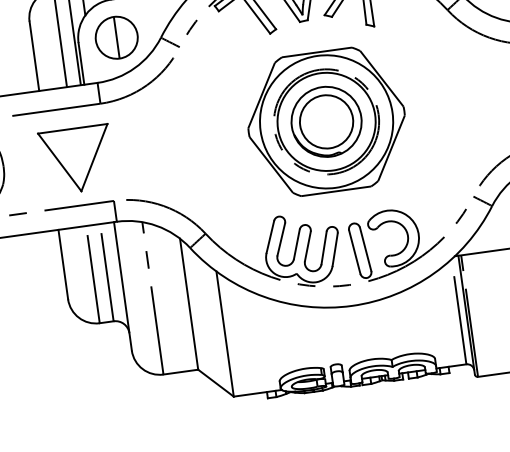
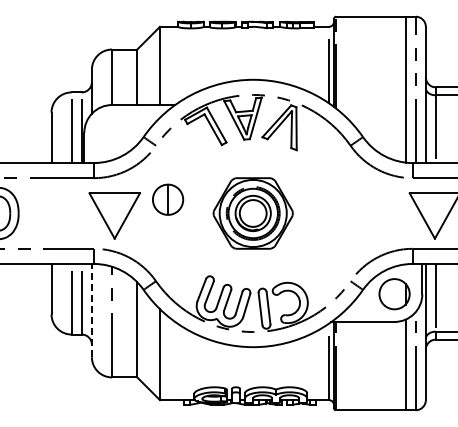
part: (117, 37) -> (168, 199), moved
part: (325, 122) -> (252, 213), size x0.7
part: (76, 159) -> (114, 215), moved
line: (122, 286) -> (91, 310), solid -> dashed

